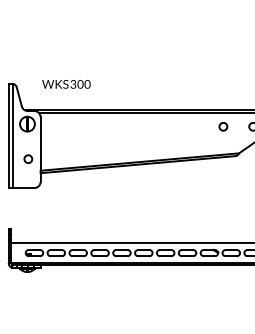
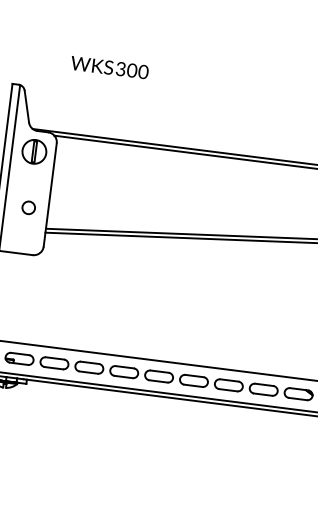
text: (66, 84) -> (109, 67), moved

